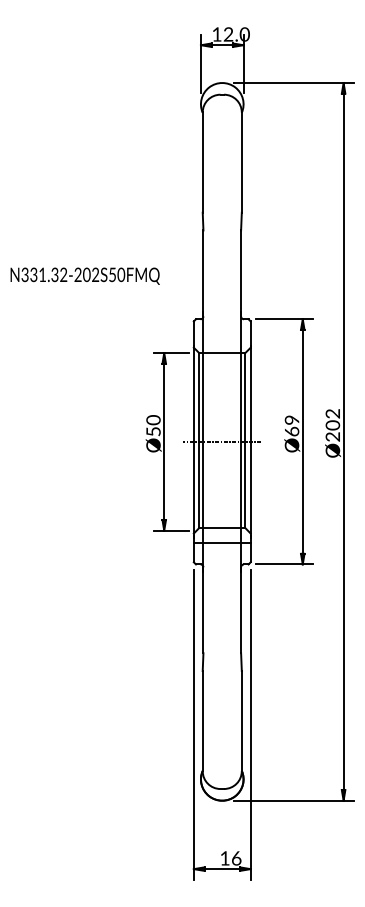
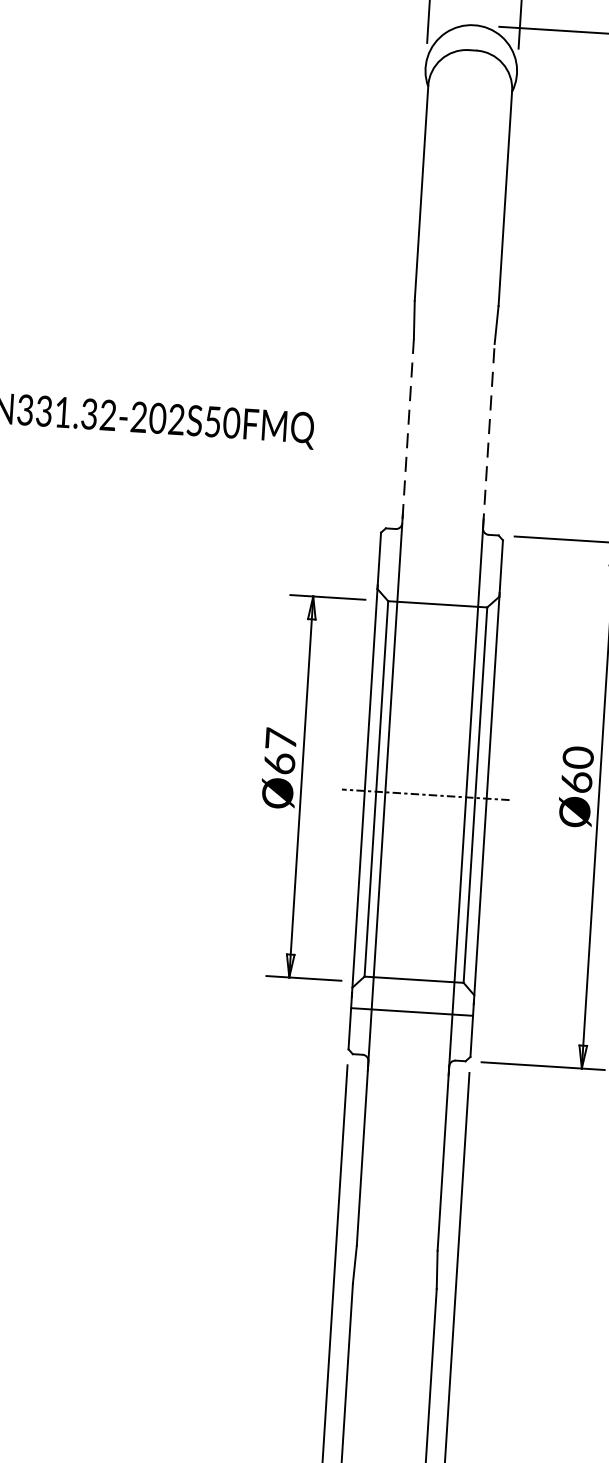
line: (203, 273) -> (408, 431), solid -> dashed
line: (241, 273) -> (489, 436), solid -> dashed
text: (292, 420) -> (579, 758), Ø69 -> Ø60
text: (153, 425) -> (280, 750), Ø50 -> Ø67

